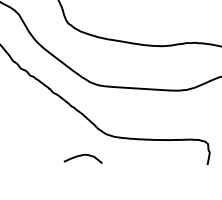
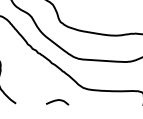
curve: (83, 157) -> (57, 101), moved

